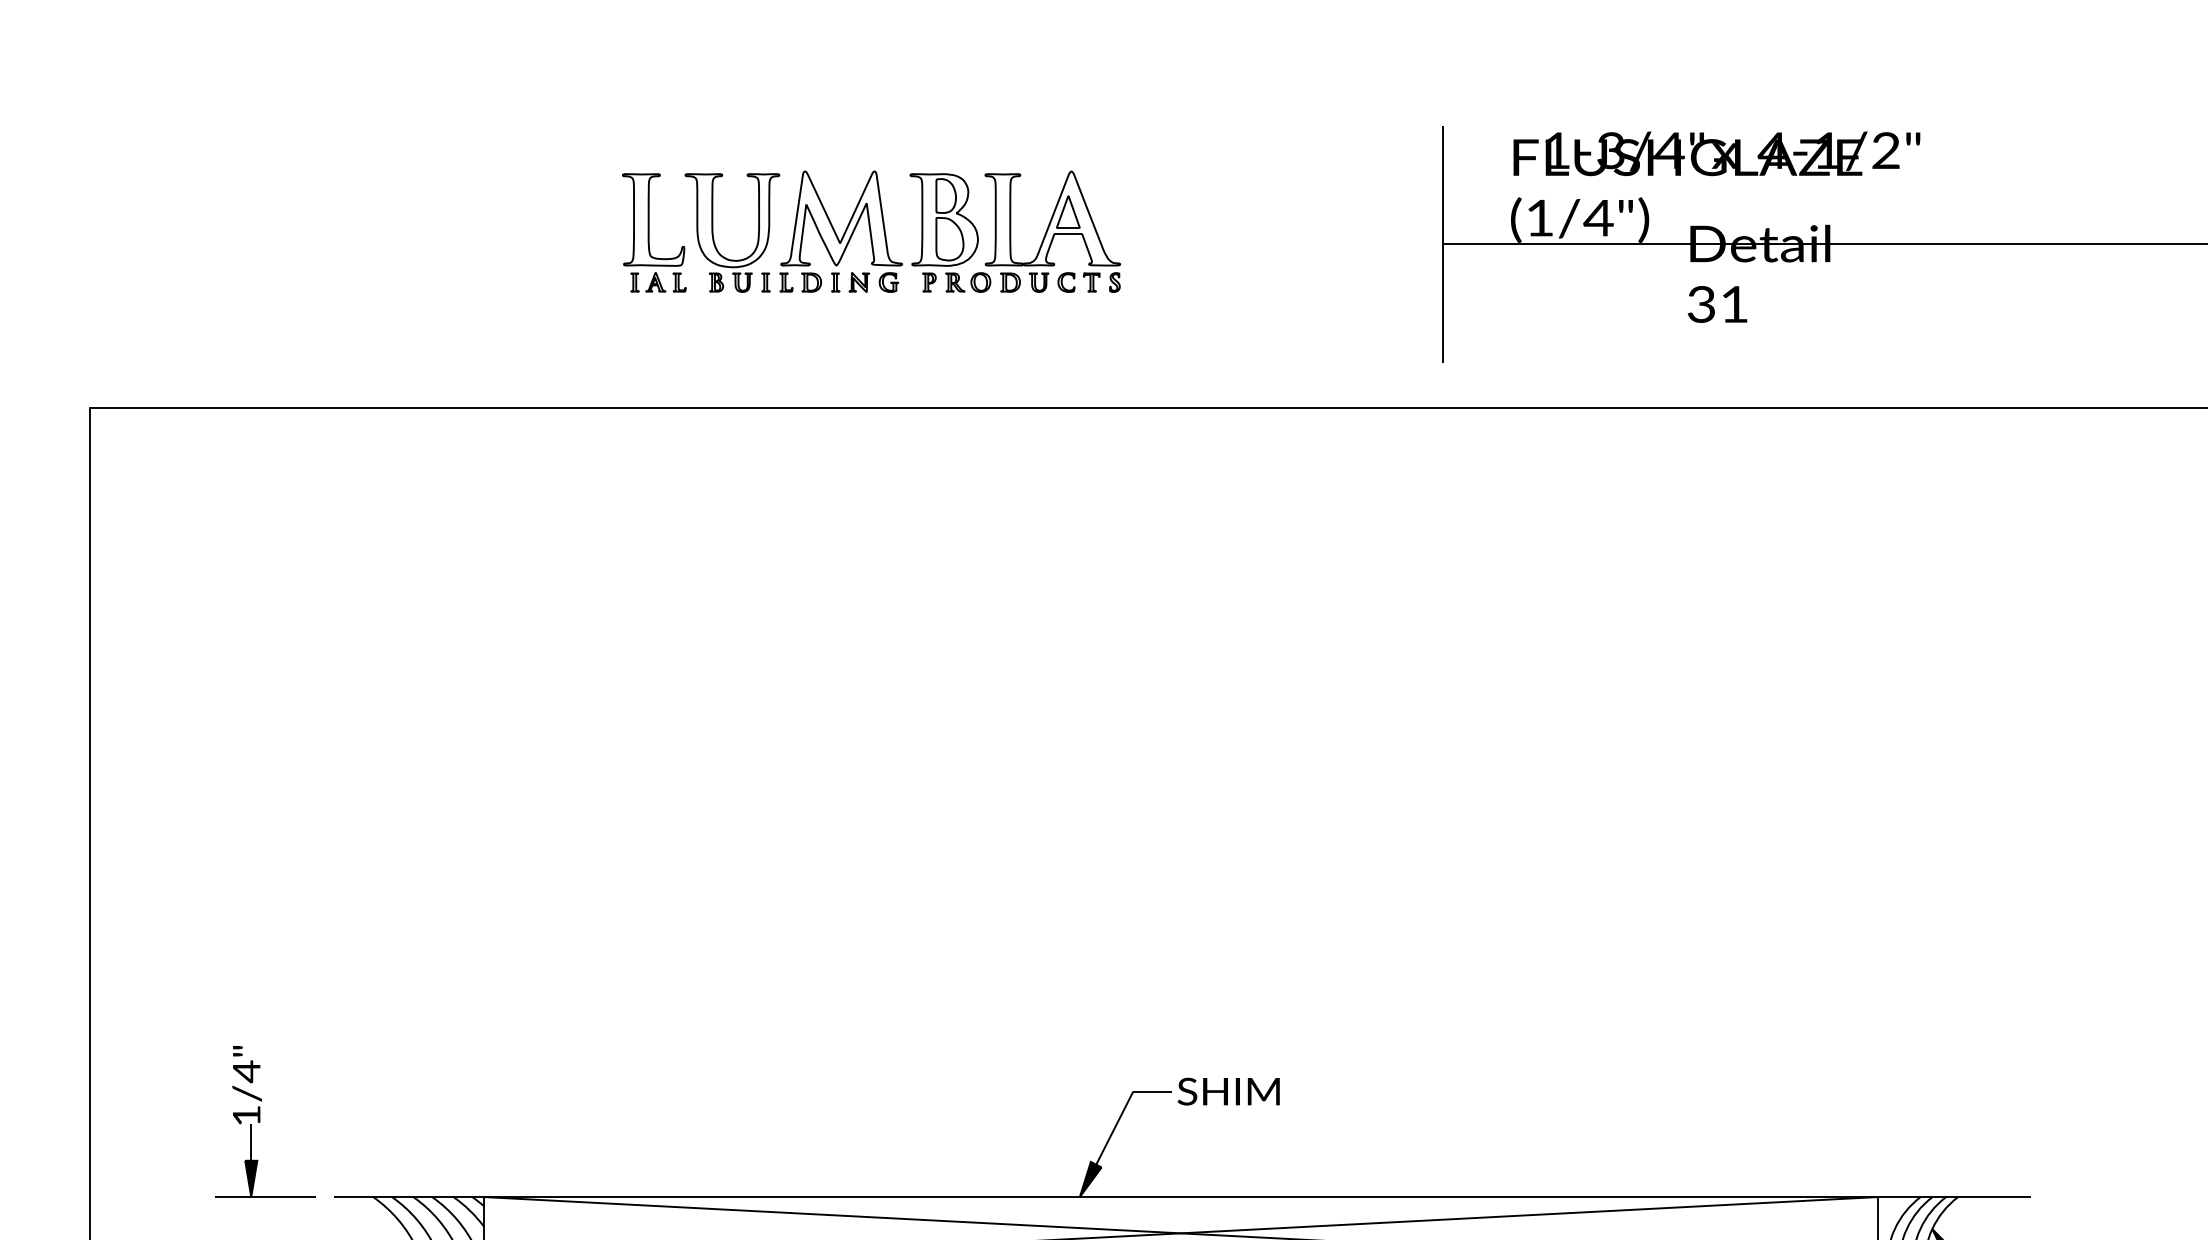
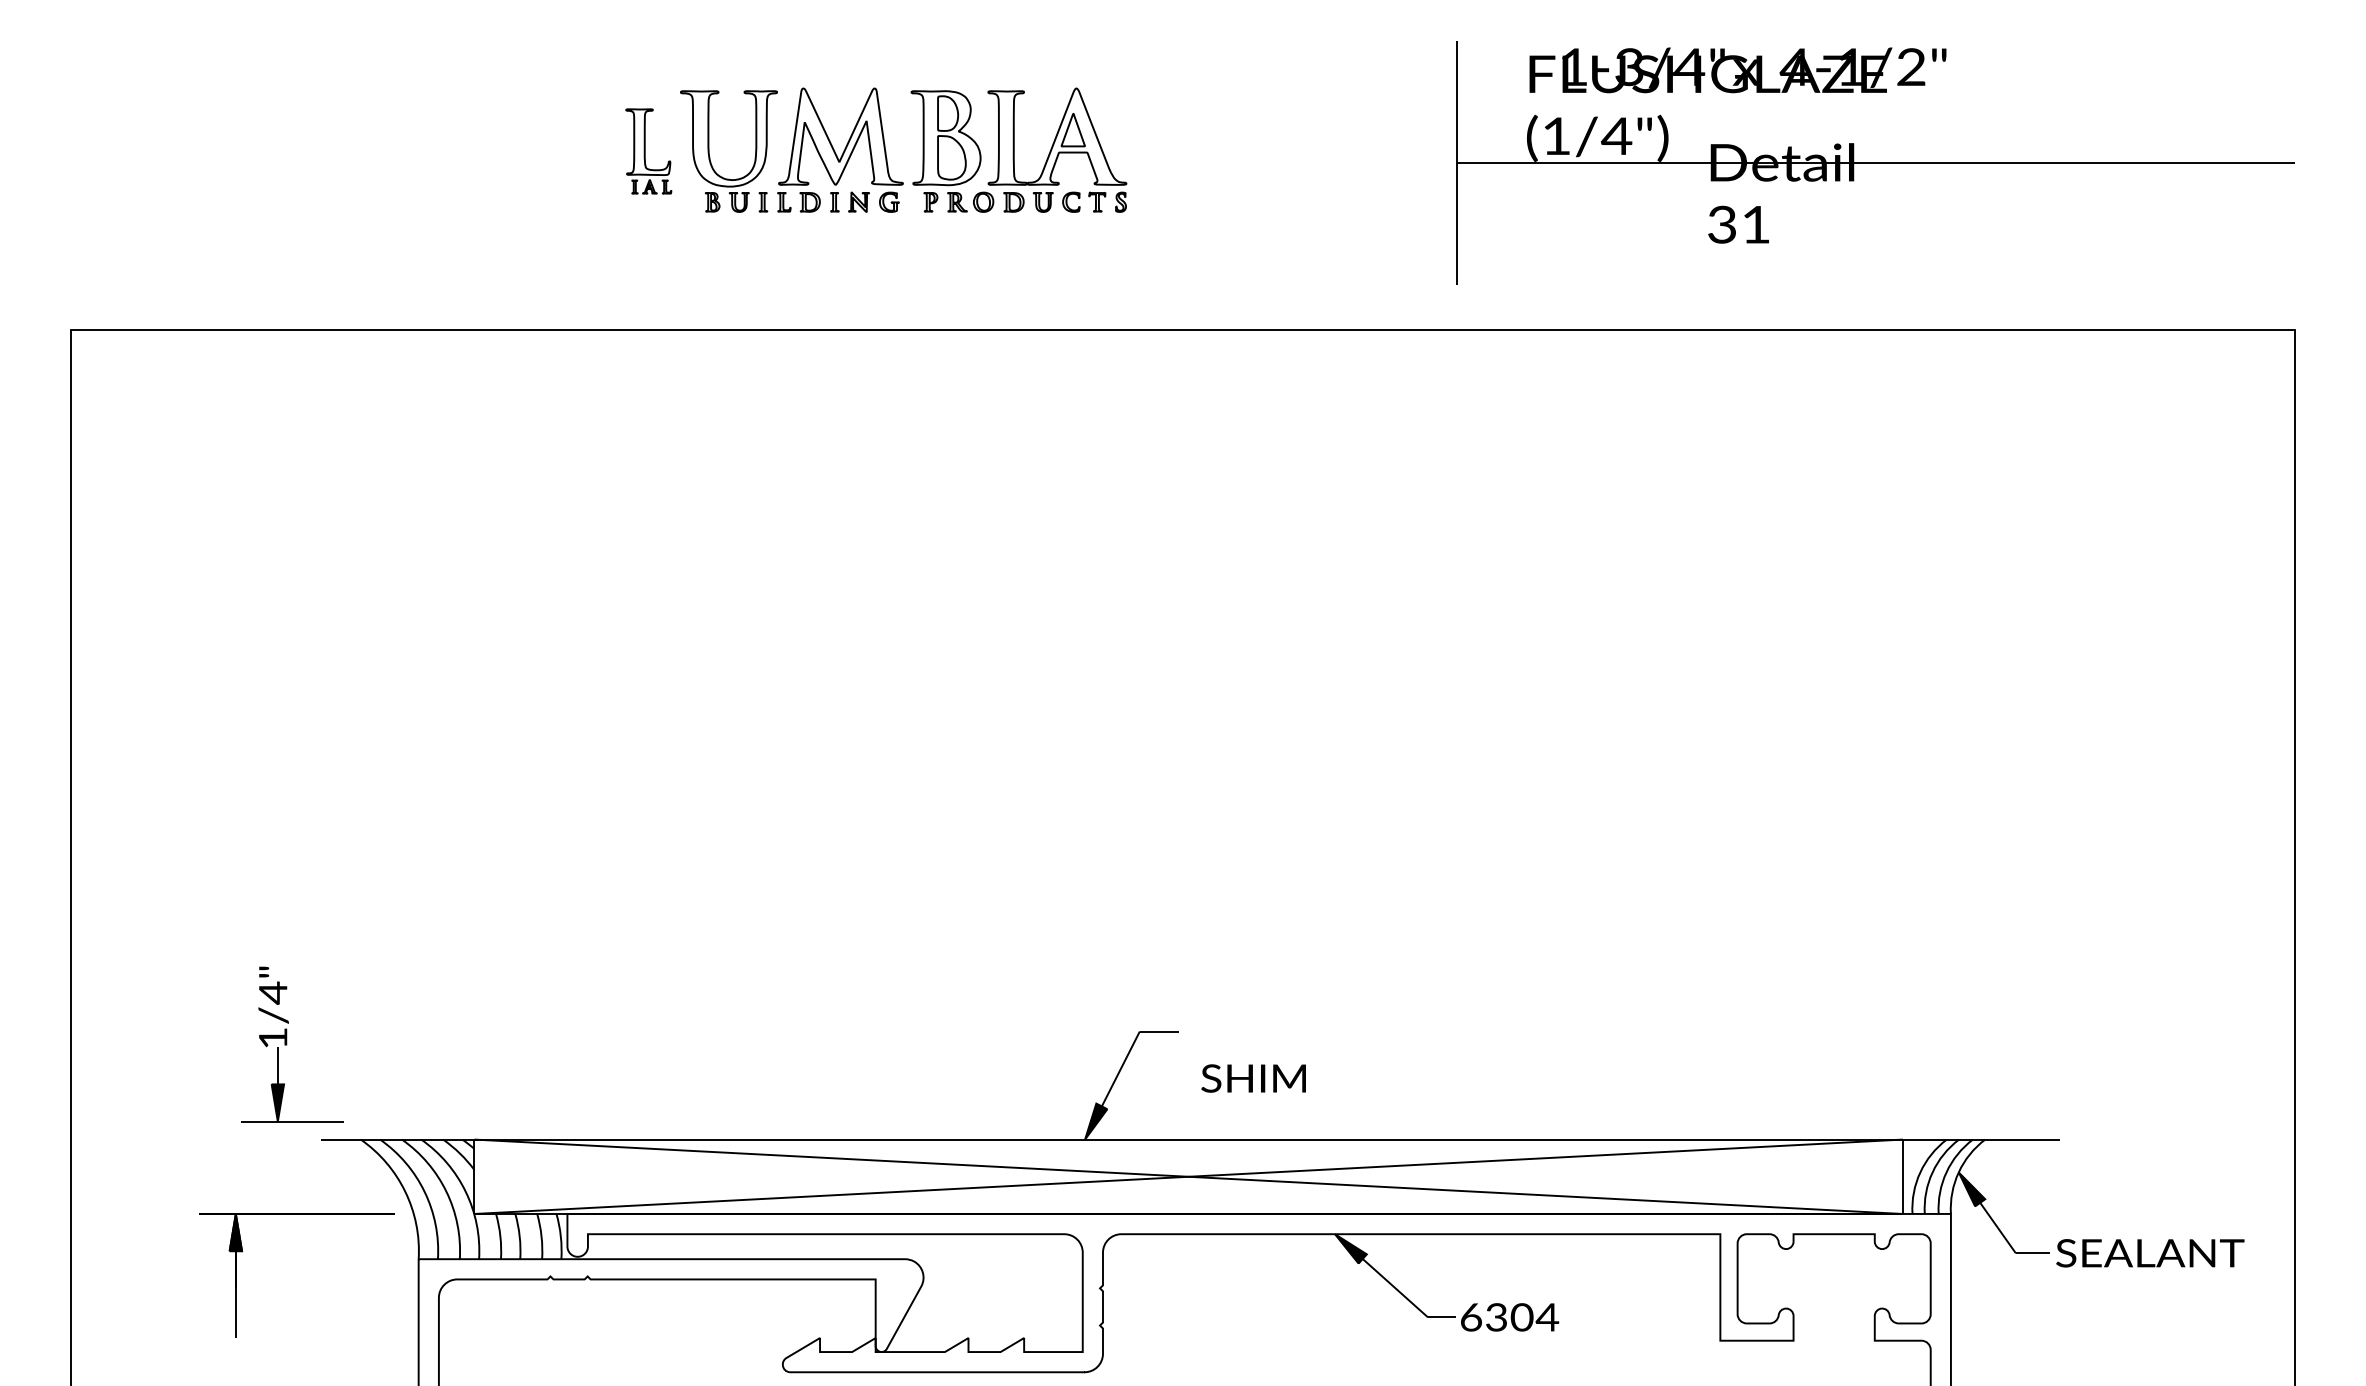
part: (653, 232) -> (648, 151), size x0.7
text: (1228, 1091) -> (1253, 1078), moved
part: (265, 1121) -> (292, 1044), moved

